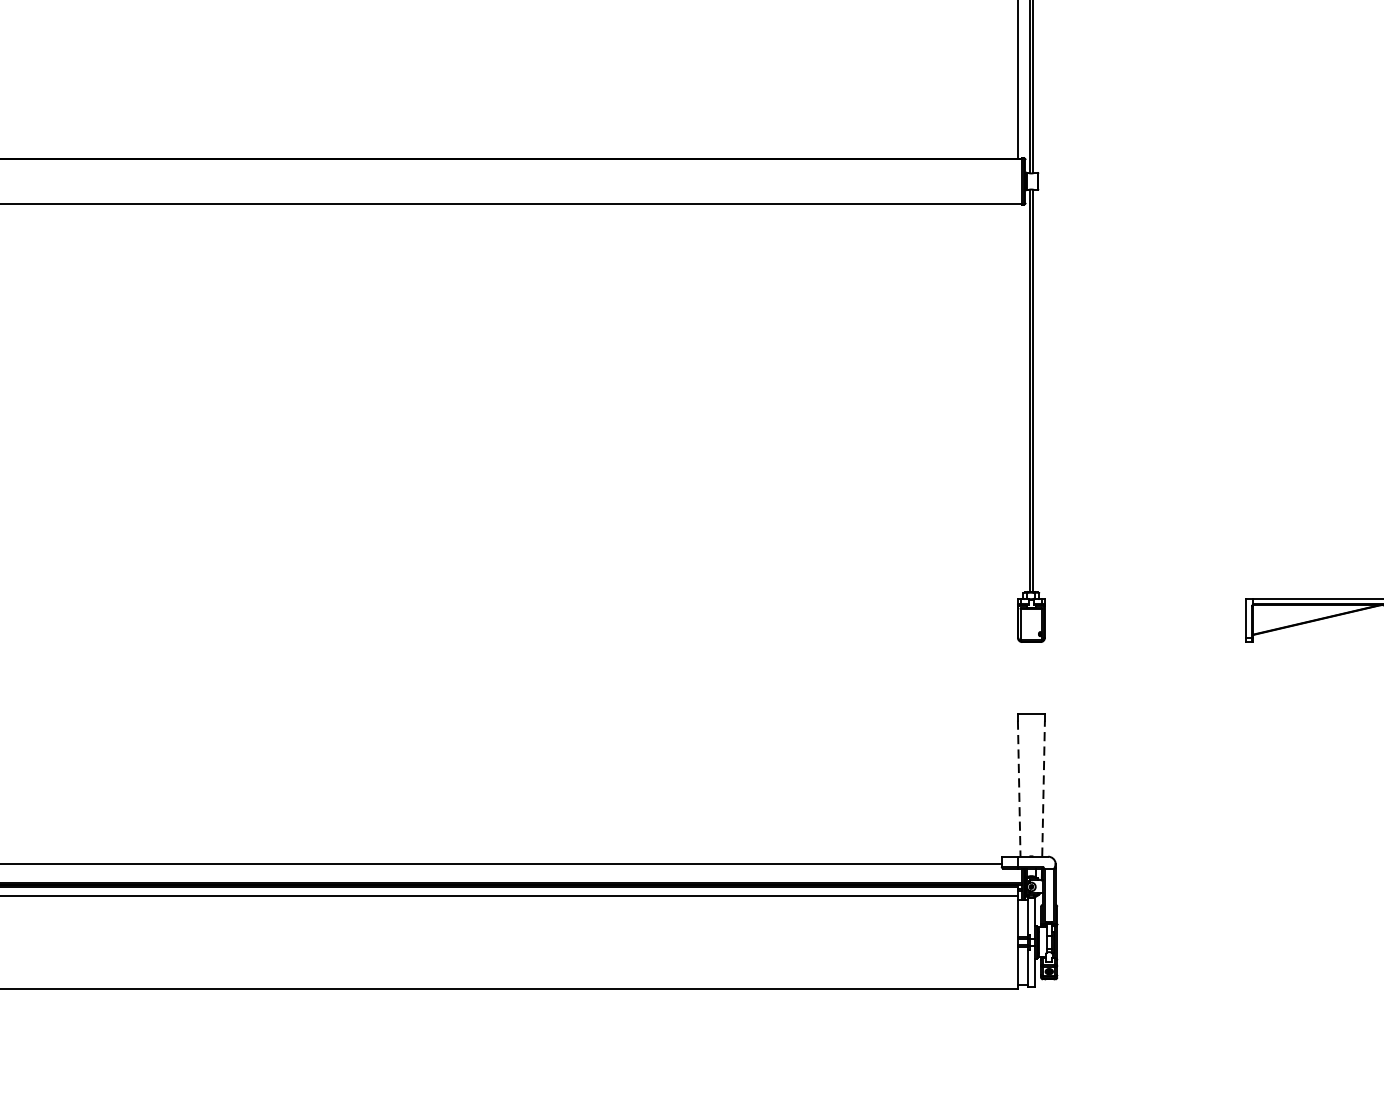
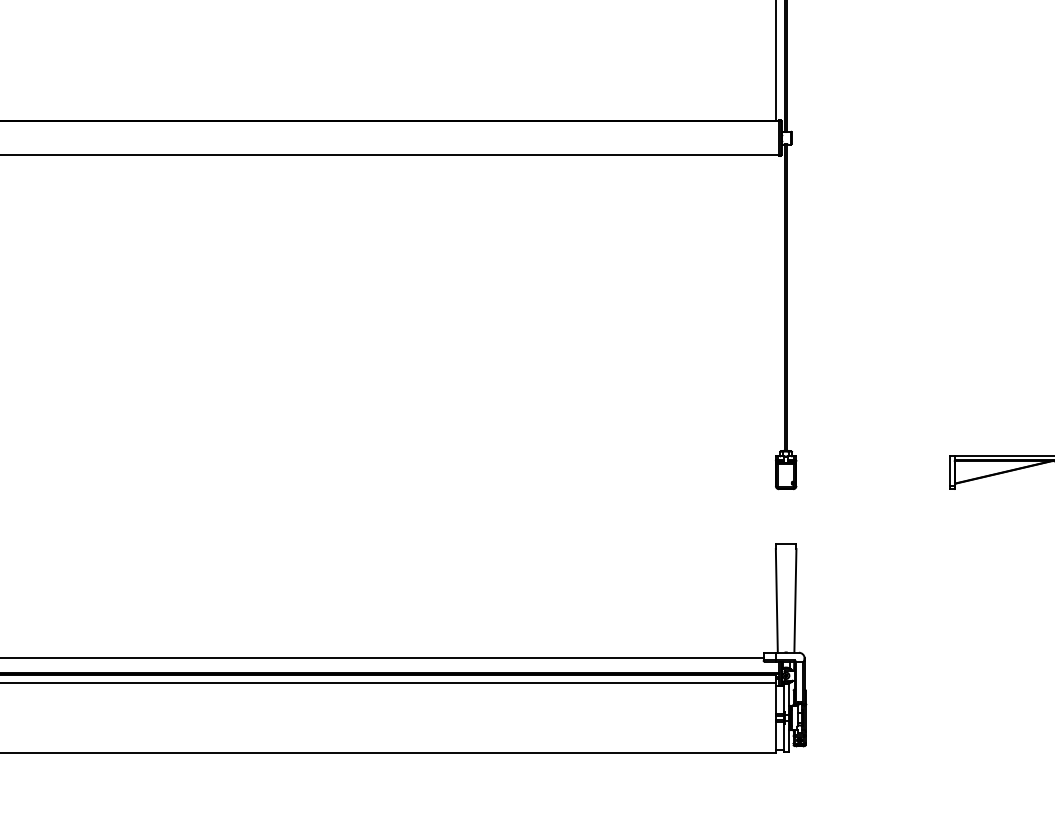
line: (1018, 788) -> (776, 600), dashed -> solid
line: (1043, 788) -> (795, 600), dashed -> solid

